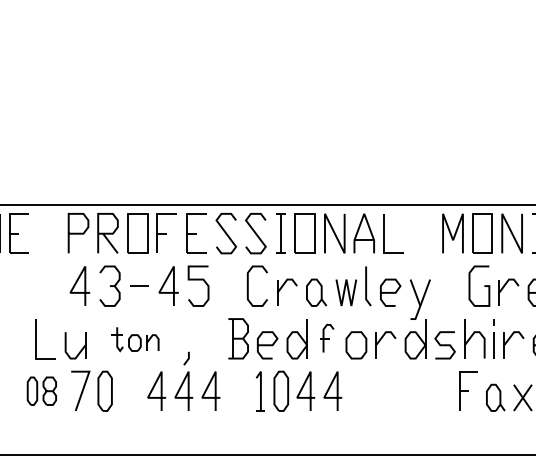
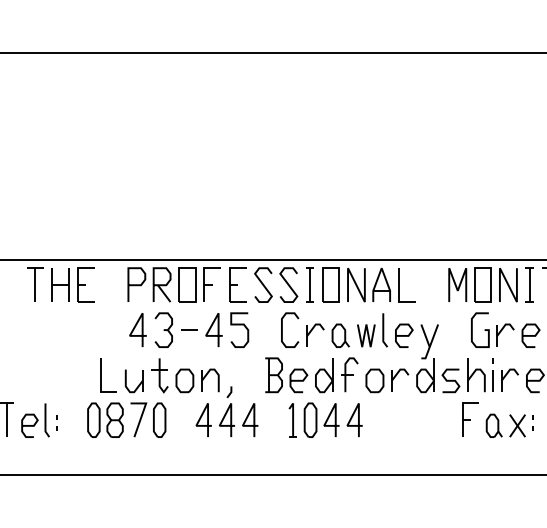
part: (326, 337) -> (349, 374), size x1.43
part: (135, 339) -> (185, 375), size x1.67
part: (41, 390) -> (105, 419), size x1.43

